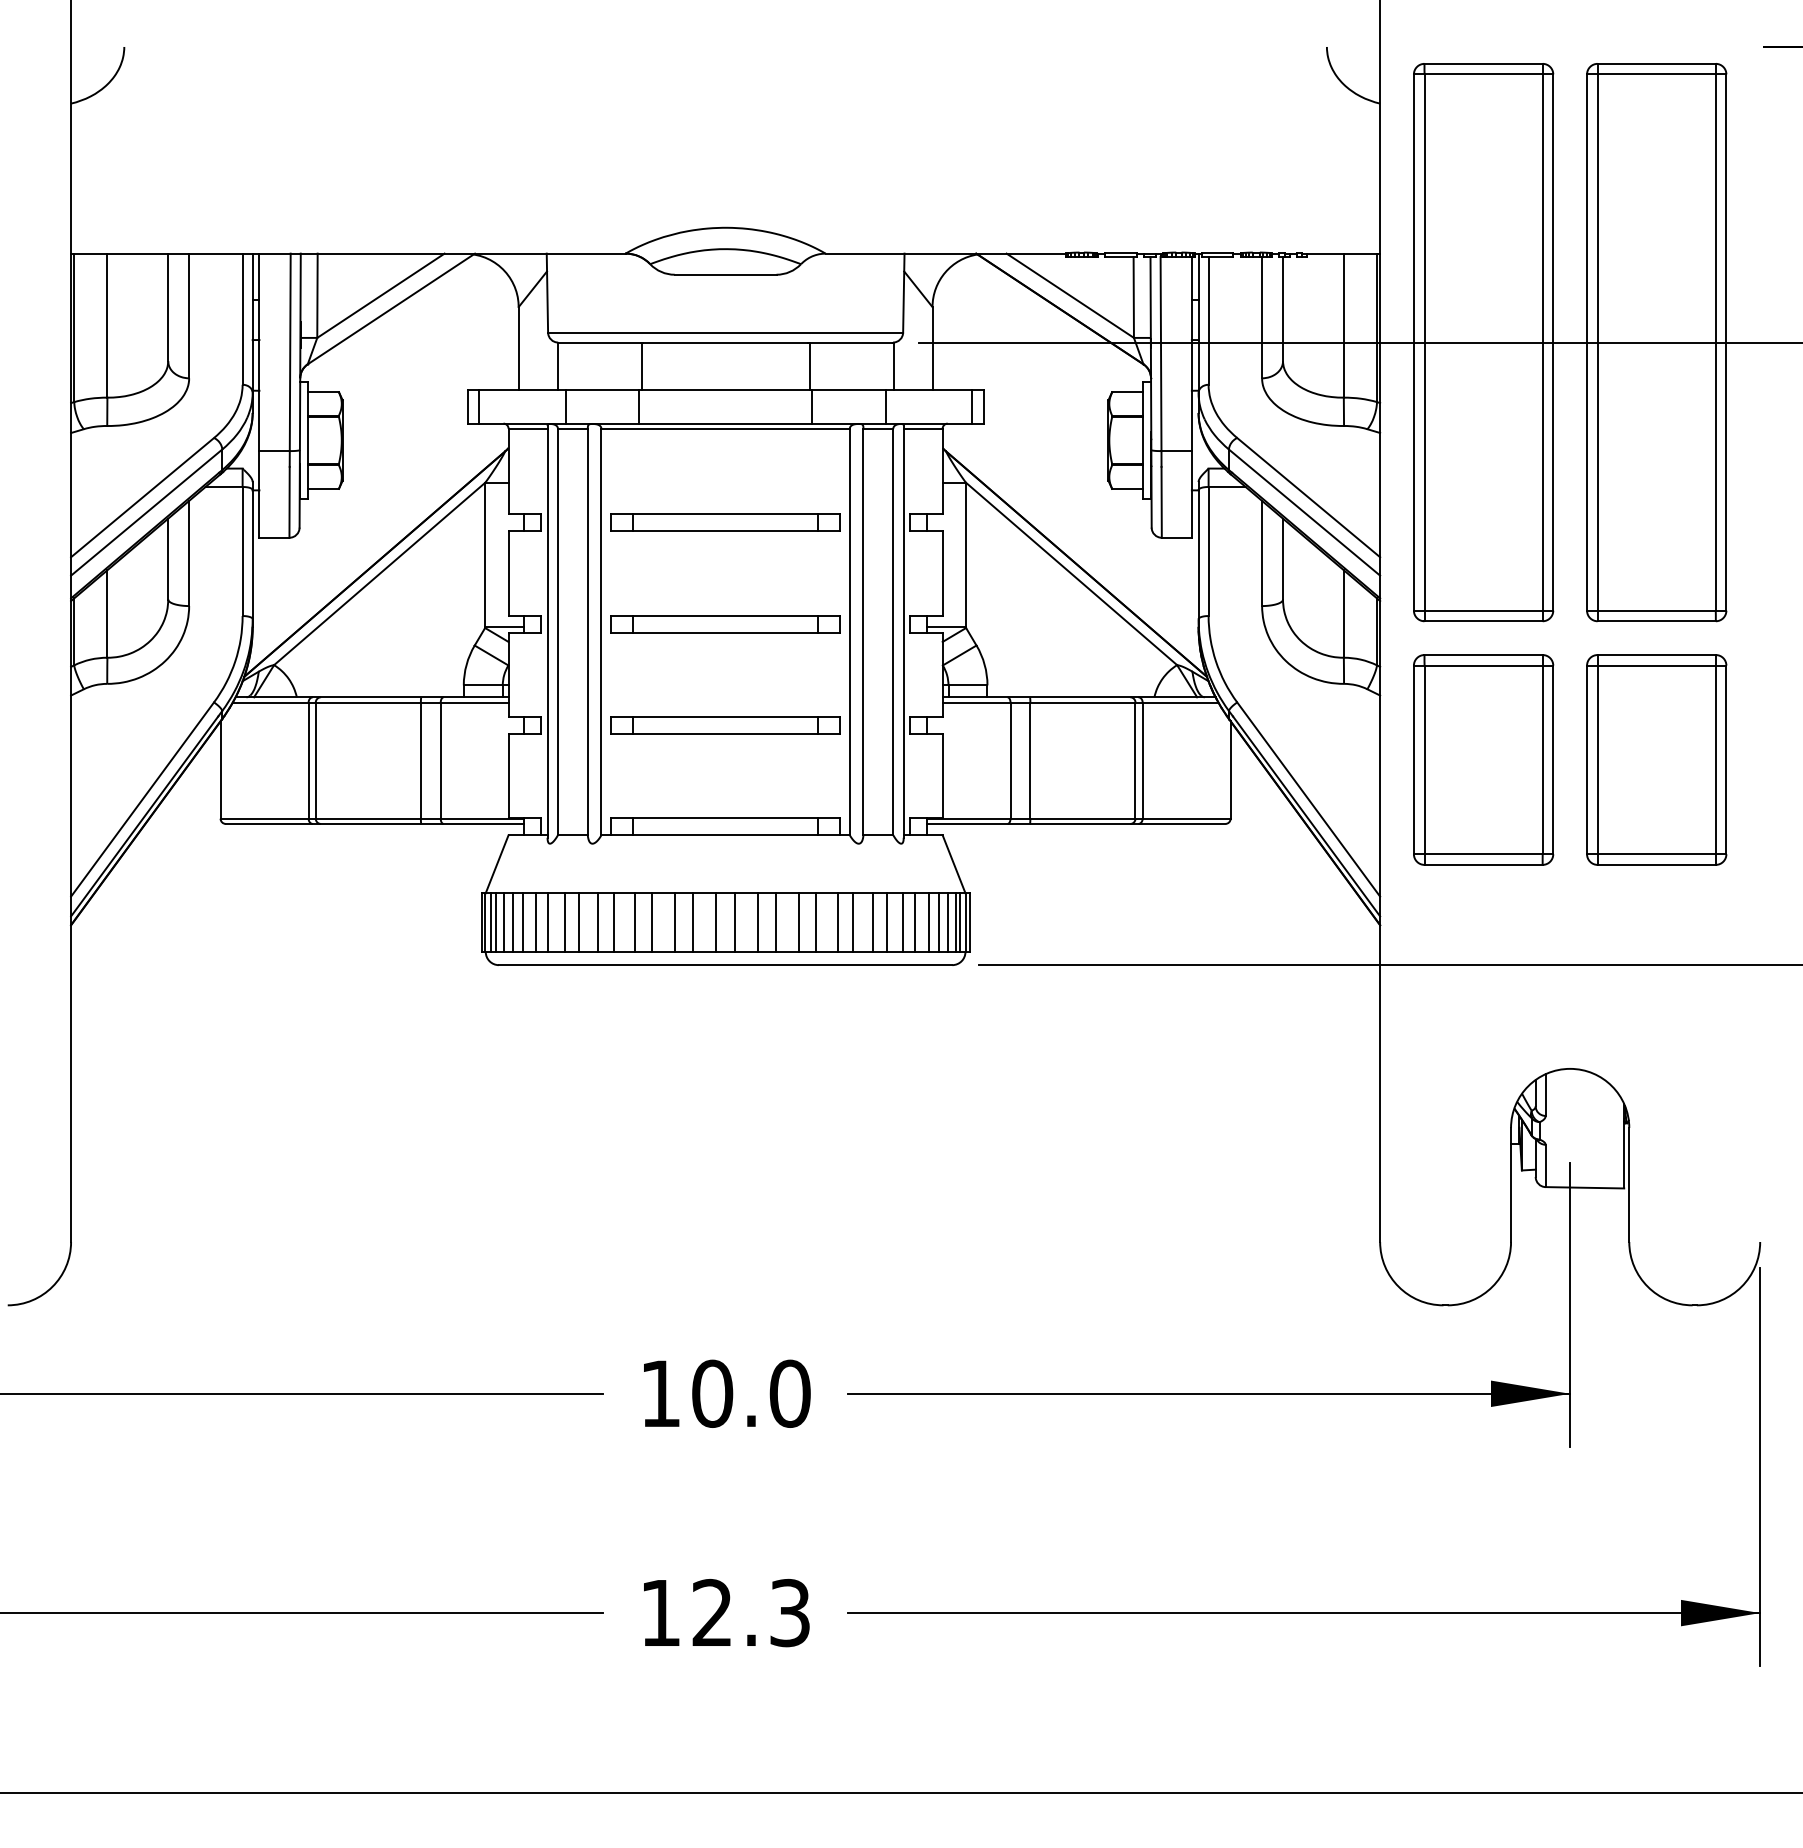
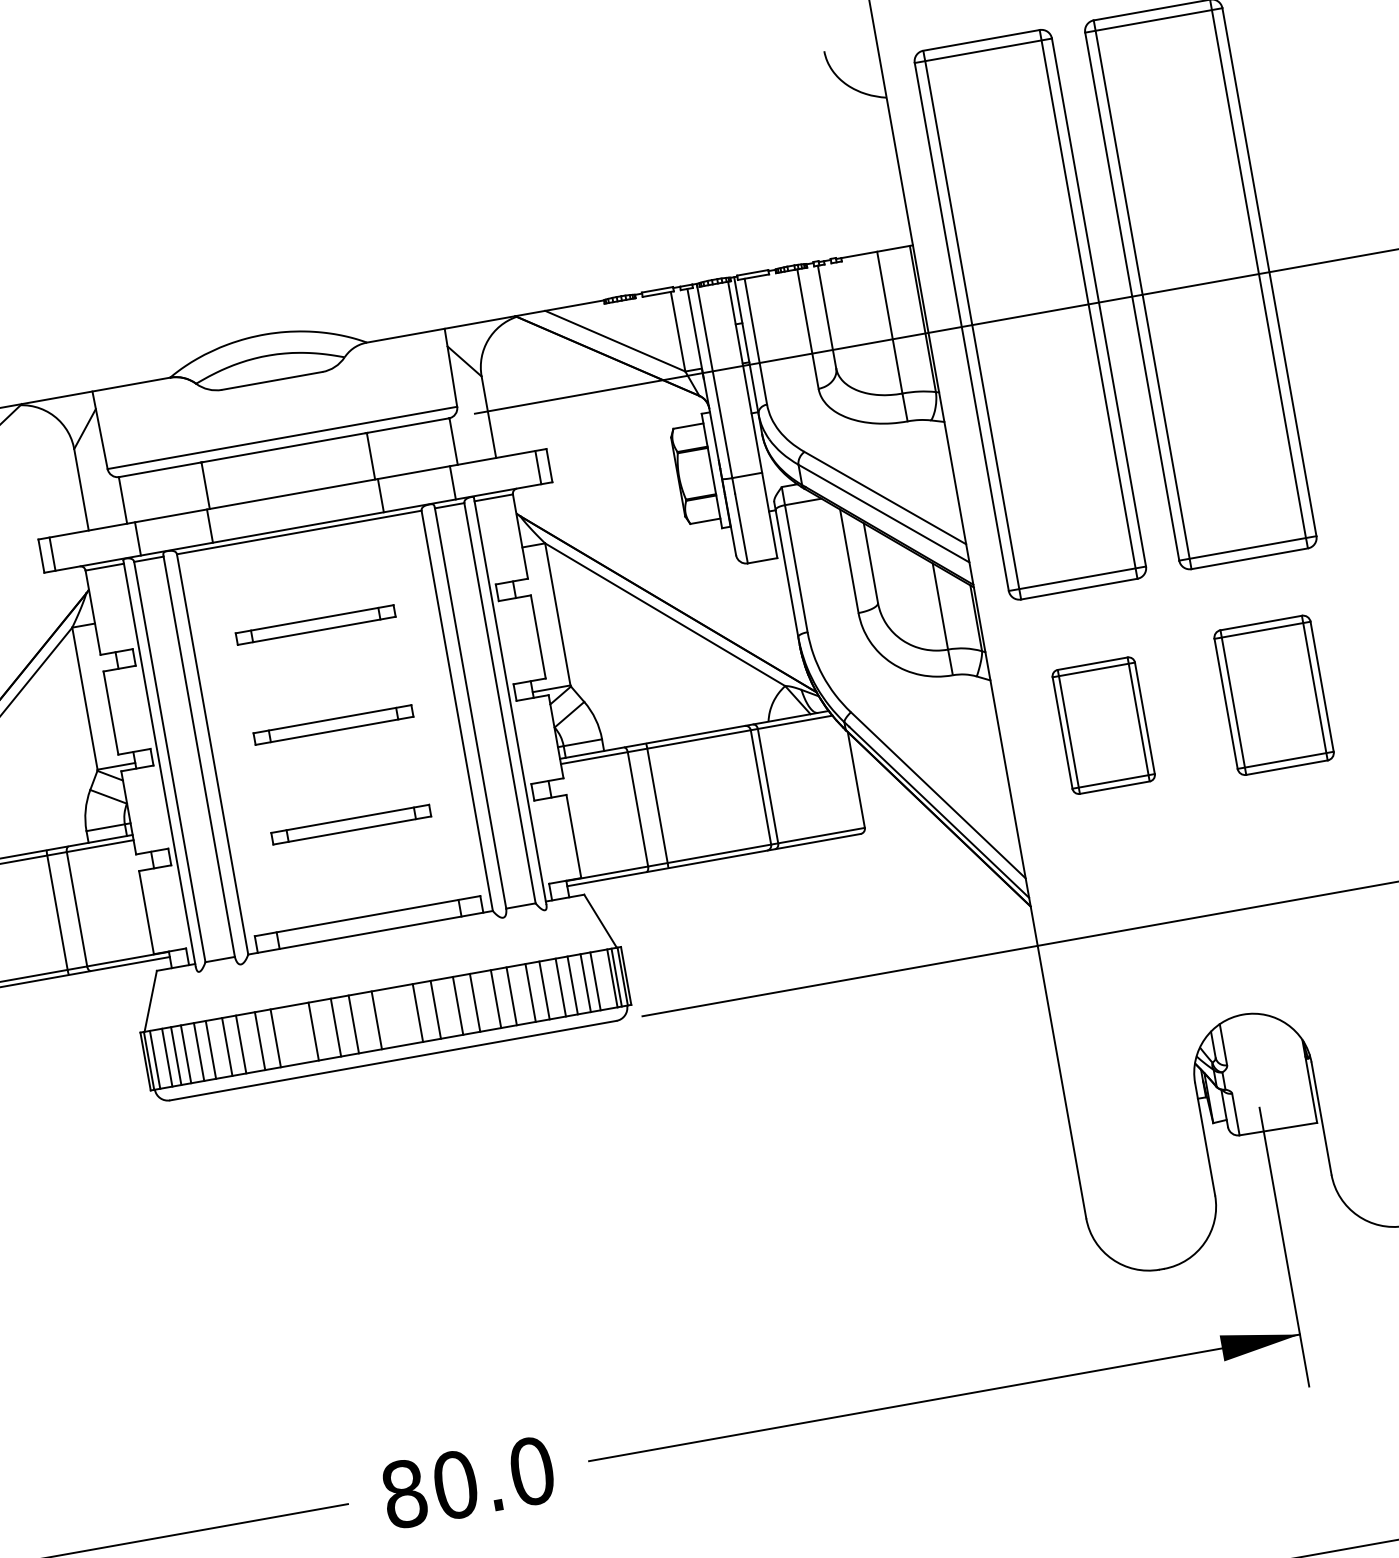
part: (725, 522) -> (315, 624), size x0.7
part: (725, 624) -> (333, 725), size x0.7
part: (725, 725) -> (351, 824), size x0.7
part: (1483, 759) -> (1103, 725), size x0.6
part: (1656, 759) -> (1273, 694), size x0.7
line: (495, 922) -> (159, 1059), removed
line: (635, 922) -> (297, 1034), removed
line: (734, 922) -> (394, 1017), removed
line: (947, 922) -> (604, 979), removed
text: (660, 1393) -> (404, 1493), 10.0 -> 80.0

